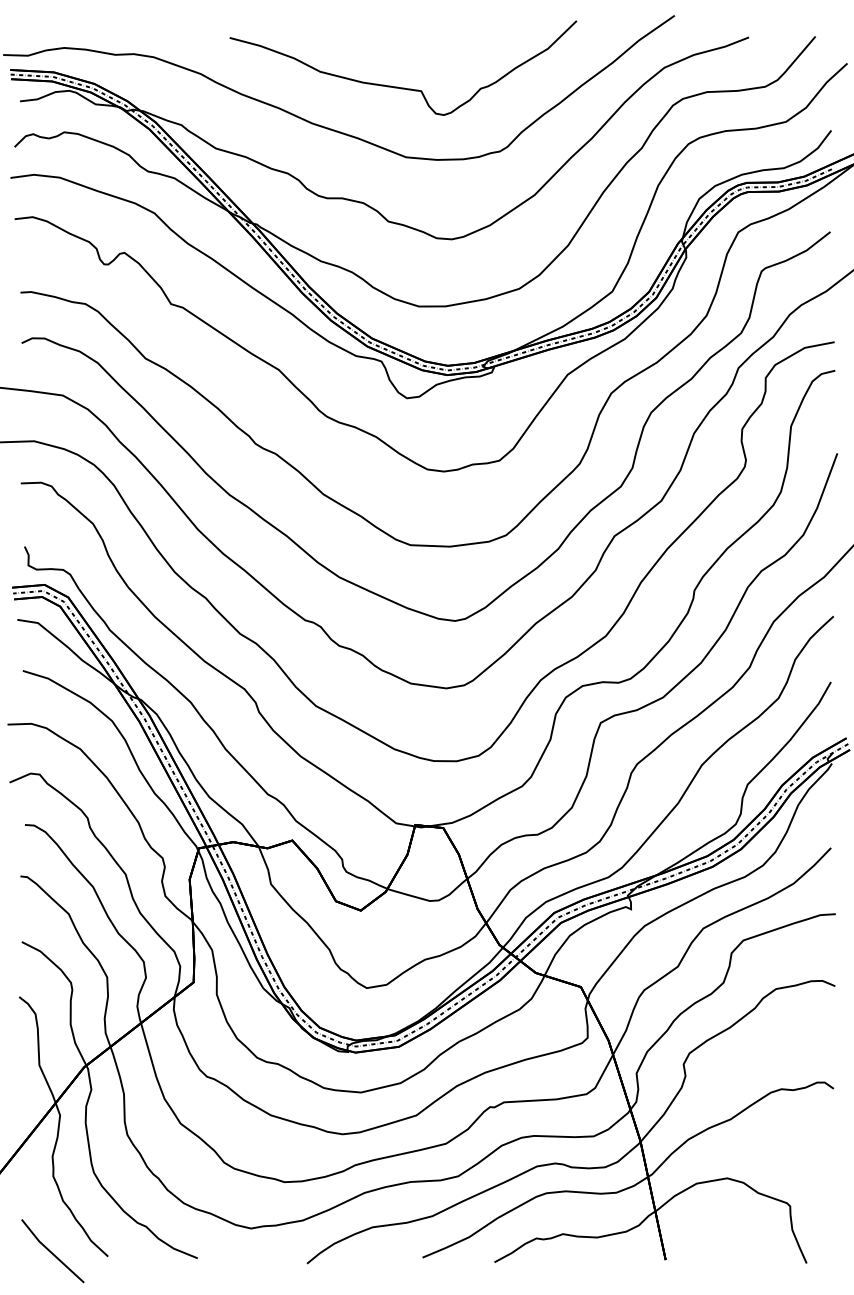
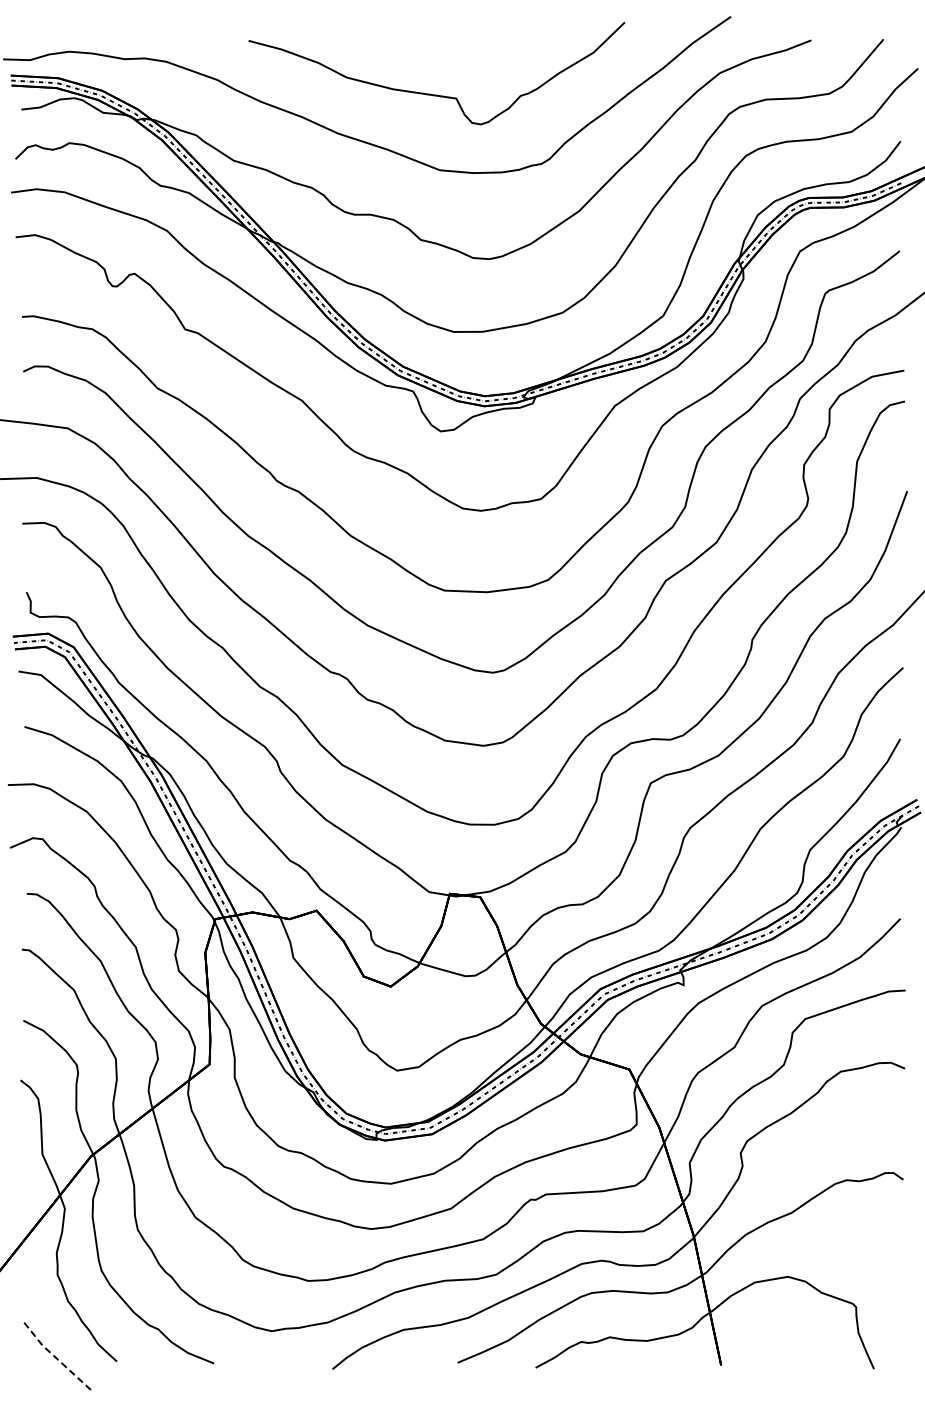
line: (50, 1251) -> (54, 1356), solid -> dashed

